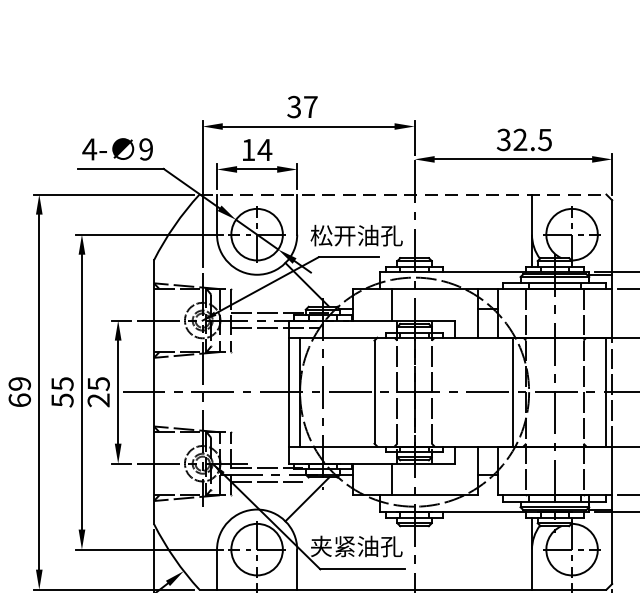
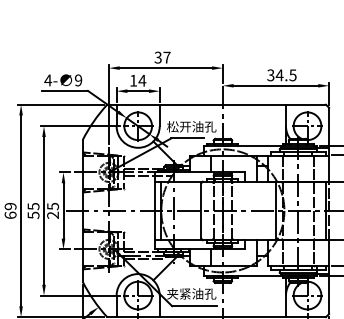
text: (519, 140) -> (279, 75), 32.5 -> 34.5
line: (404, 194) -> (217, 104), dashed -> solid

